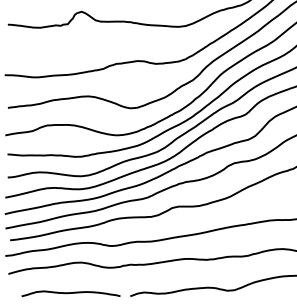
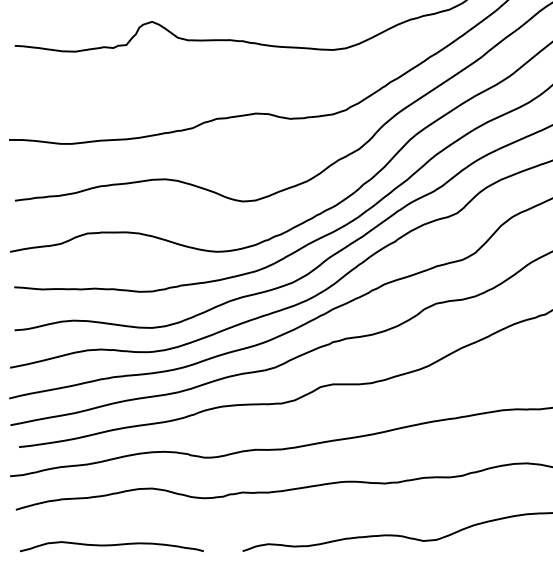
curve: (70, 293) -> (110, 546), moved

